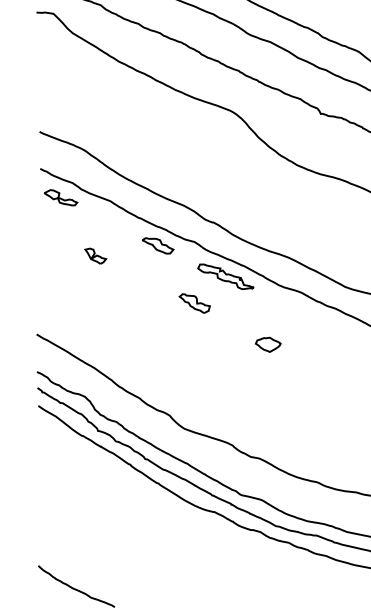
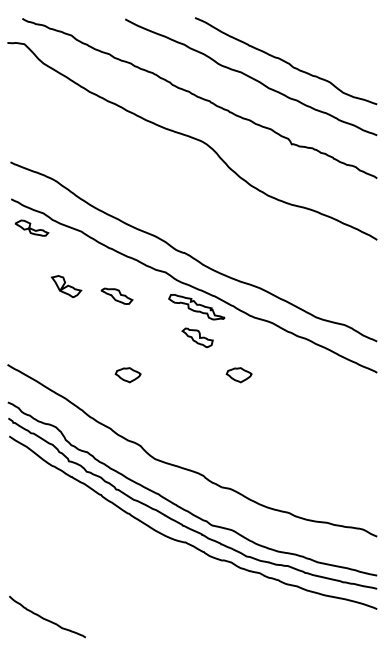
part: (157, 245) -> (116, 295), moved
part: (95, 256) -> (66, 286), size x1.4
part: (194, 303) -> (197, 337), moved
part: (156, 345) -> (127, 375), added

